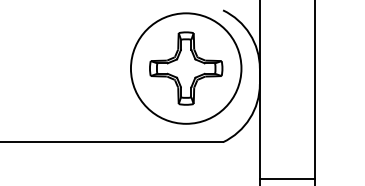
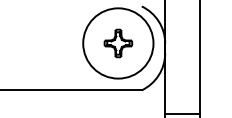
part: (186, 68) -> (118, 43), size x0.6

